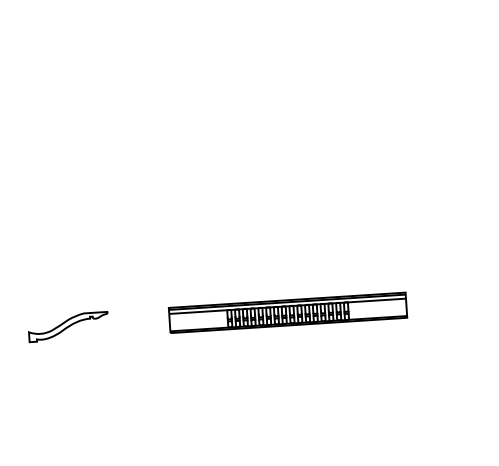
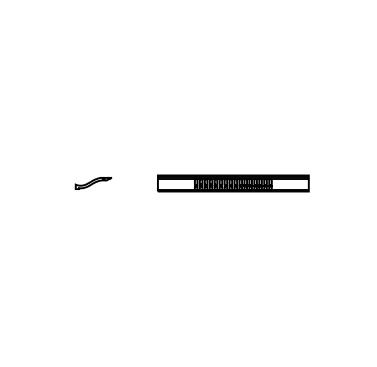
part: (68, 327) -> (93, 183), size x0.7

